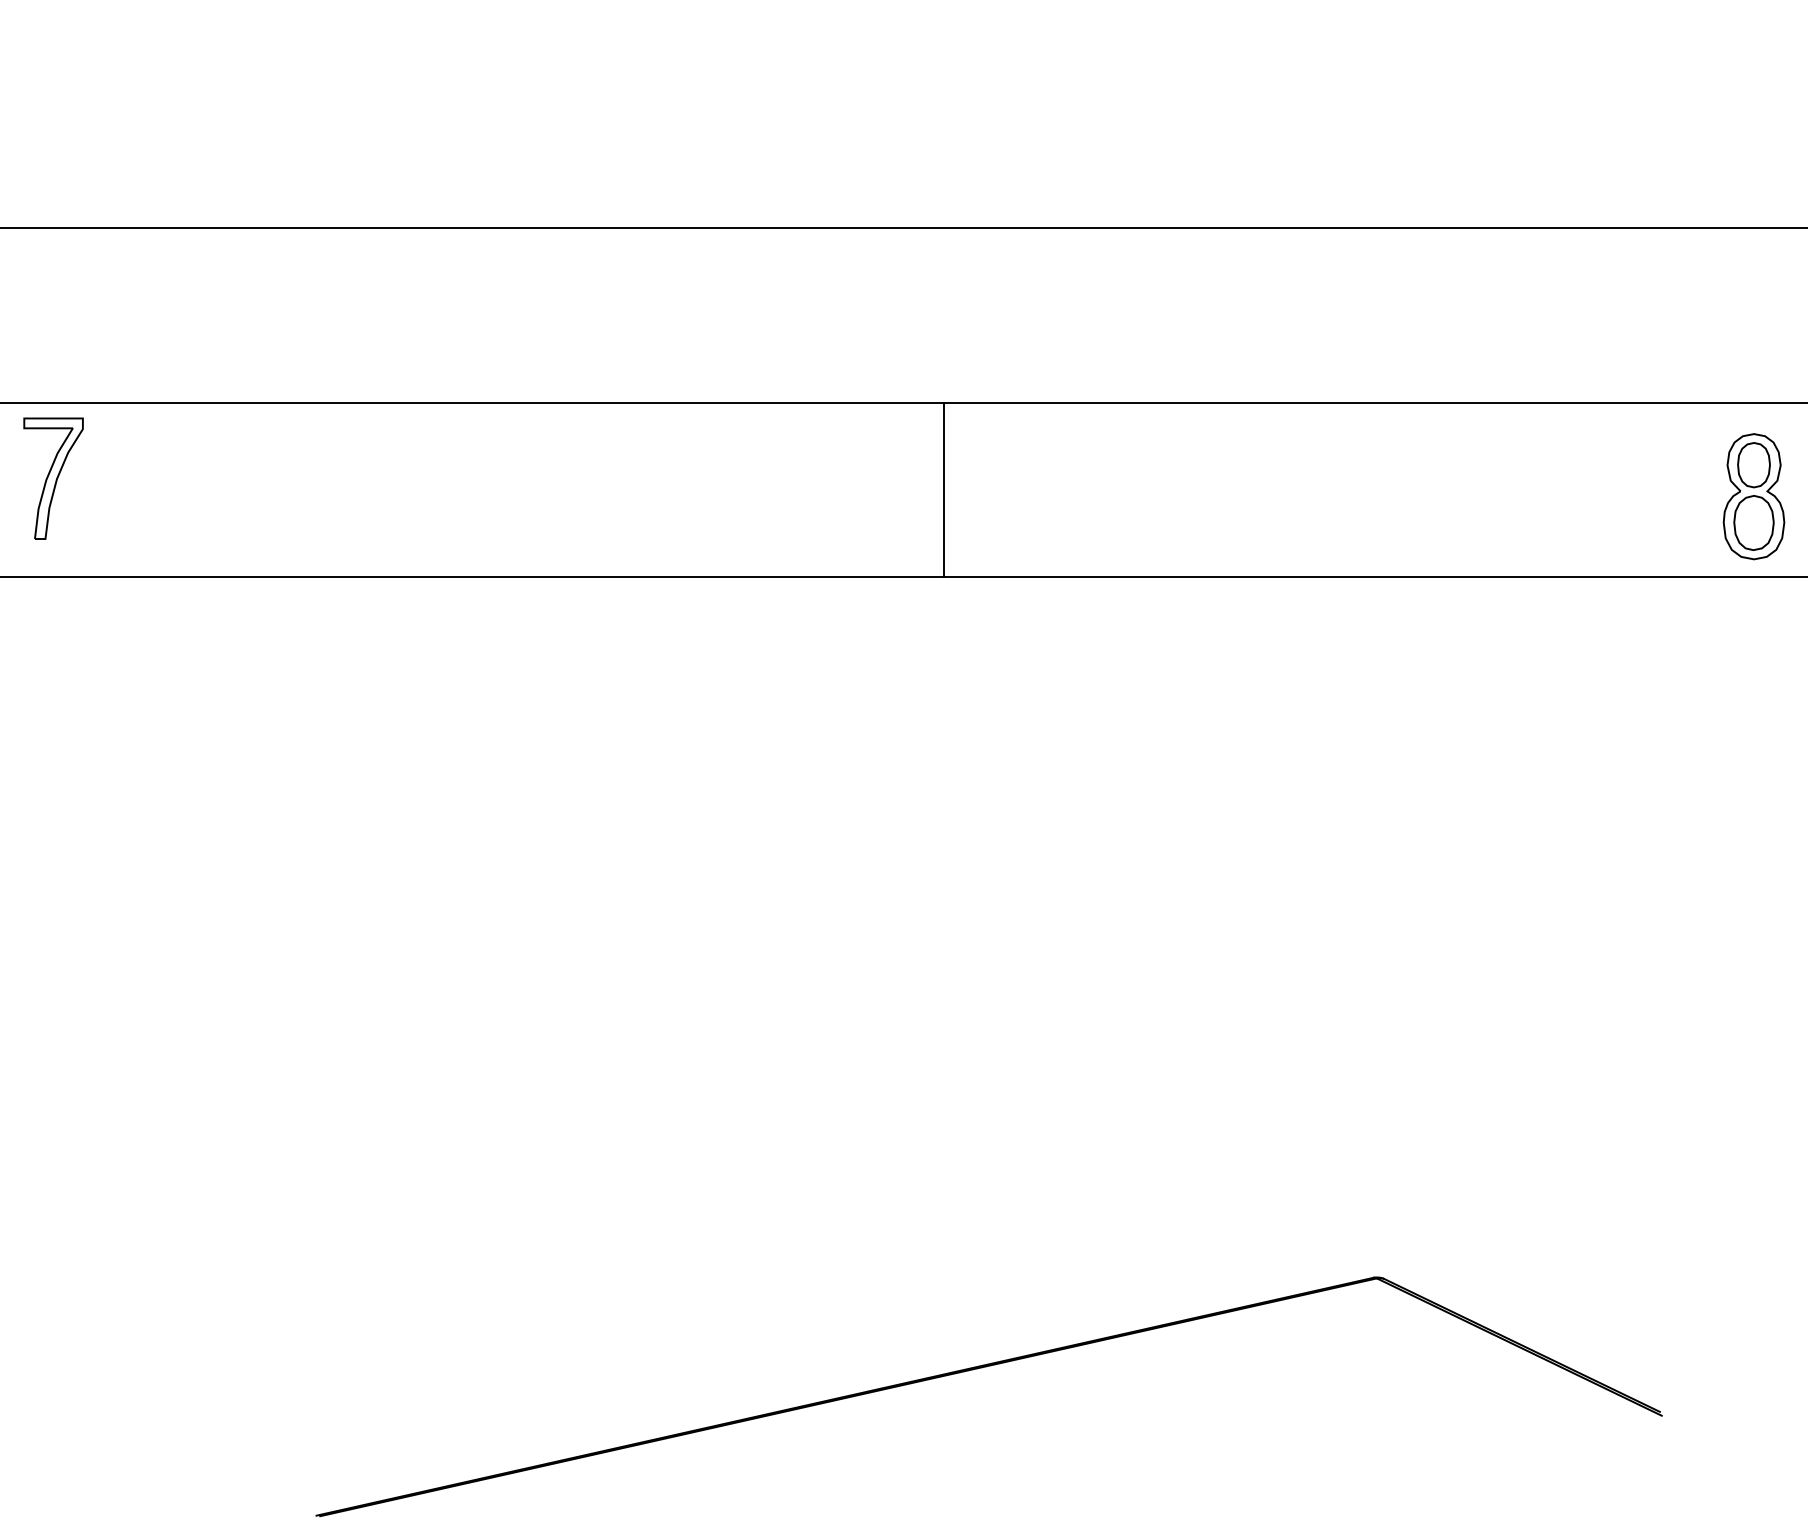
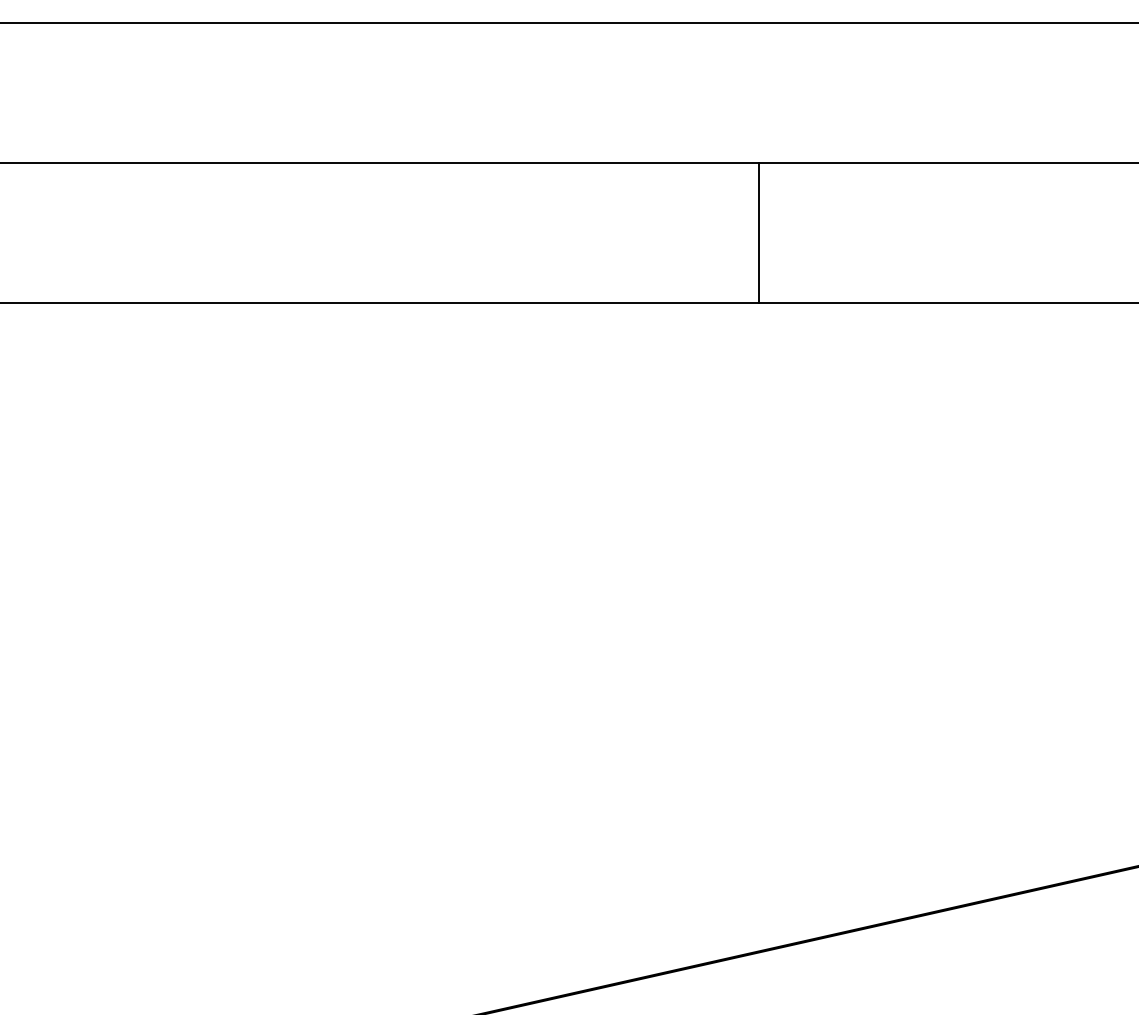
part: (53, 478) -> (83, 224), removed
line: (944, 489) -> (759, 232), moved

